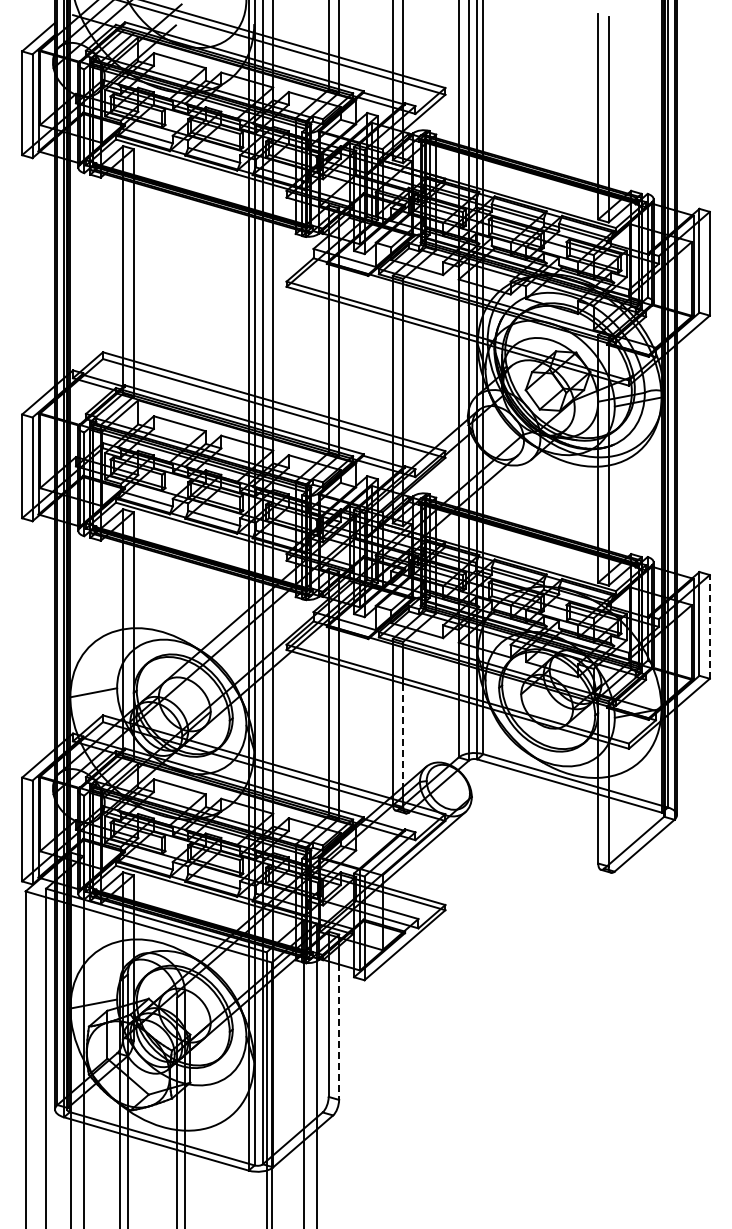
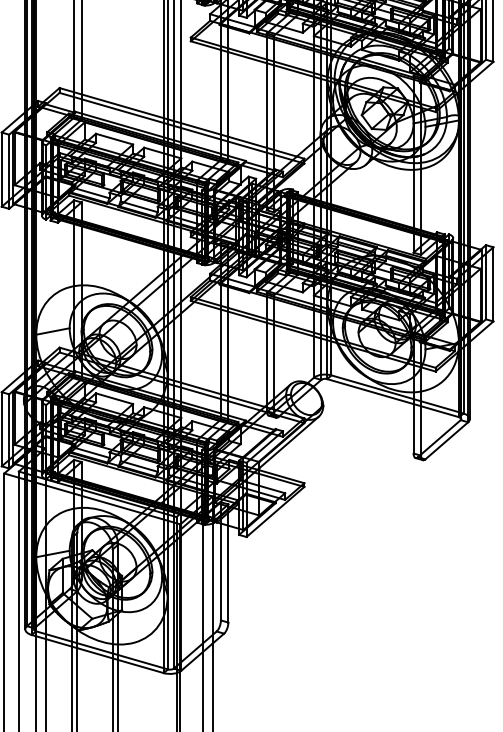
line: (709, 626) -> (493, 284), dashed -> solid
line: (403, 735) -> (274, 362), dashed -> solid
line: (339, 1032) -> (228, 574), dashed -> solid

